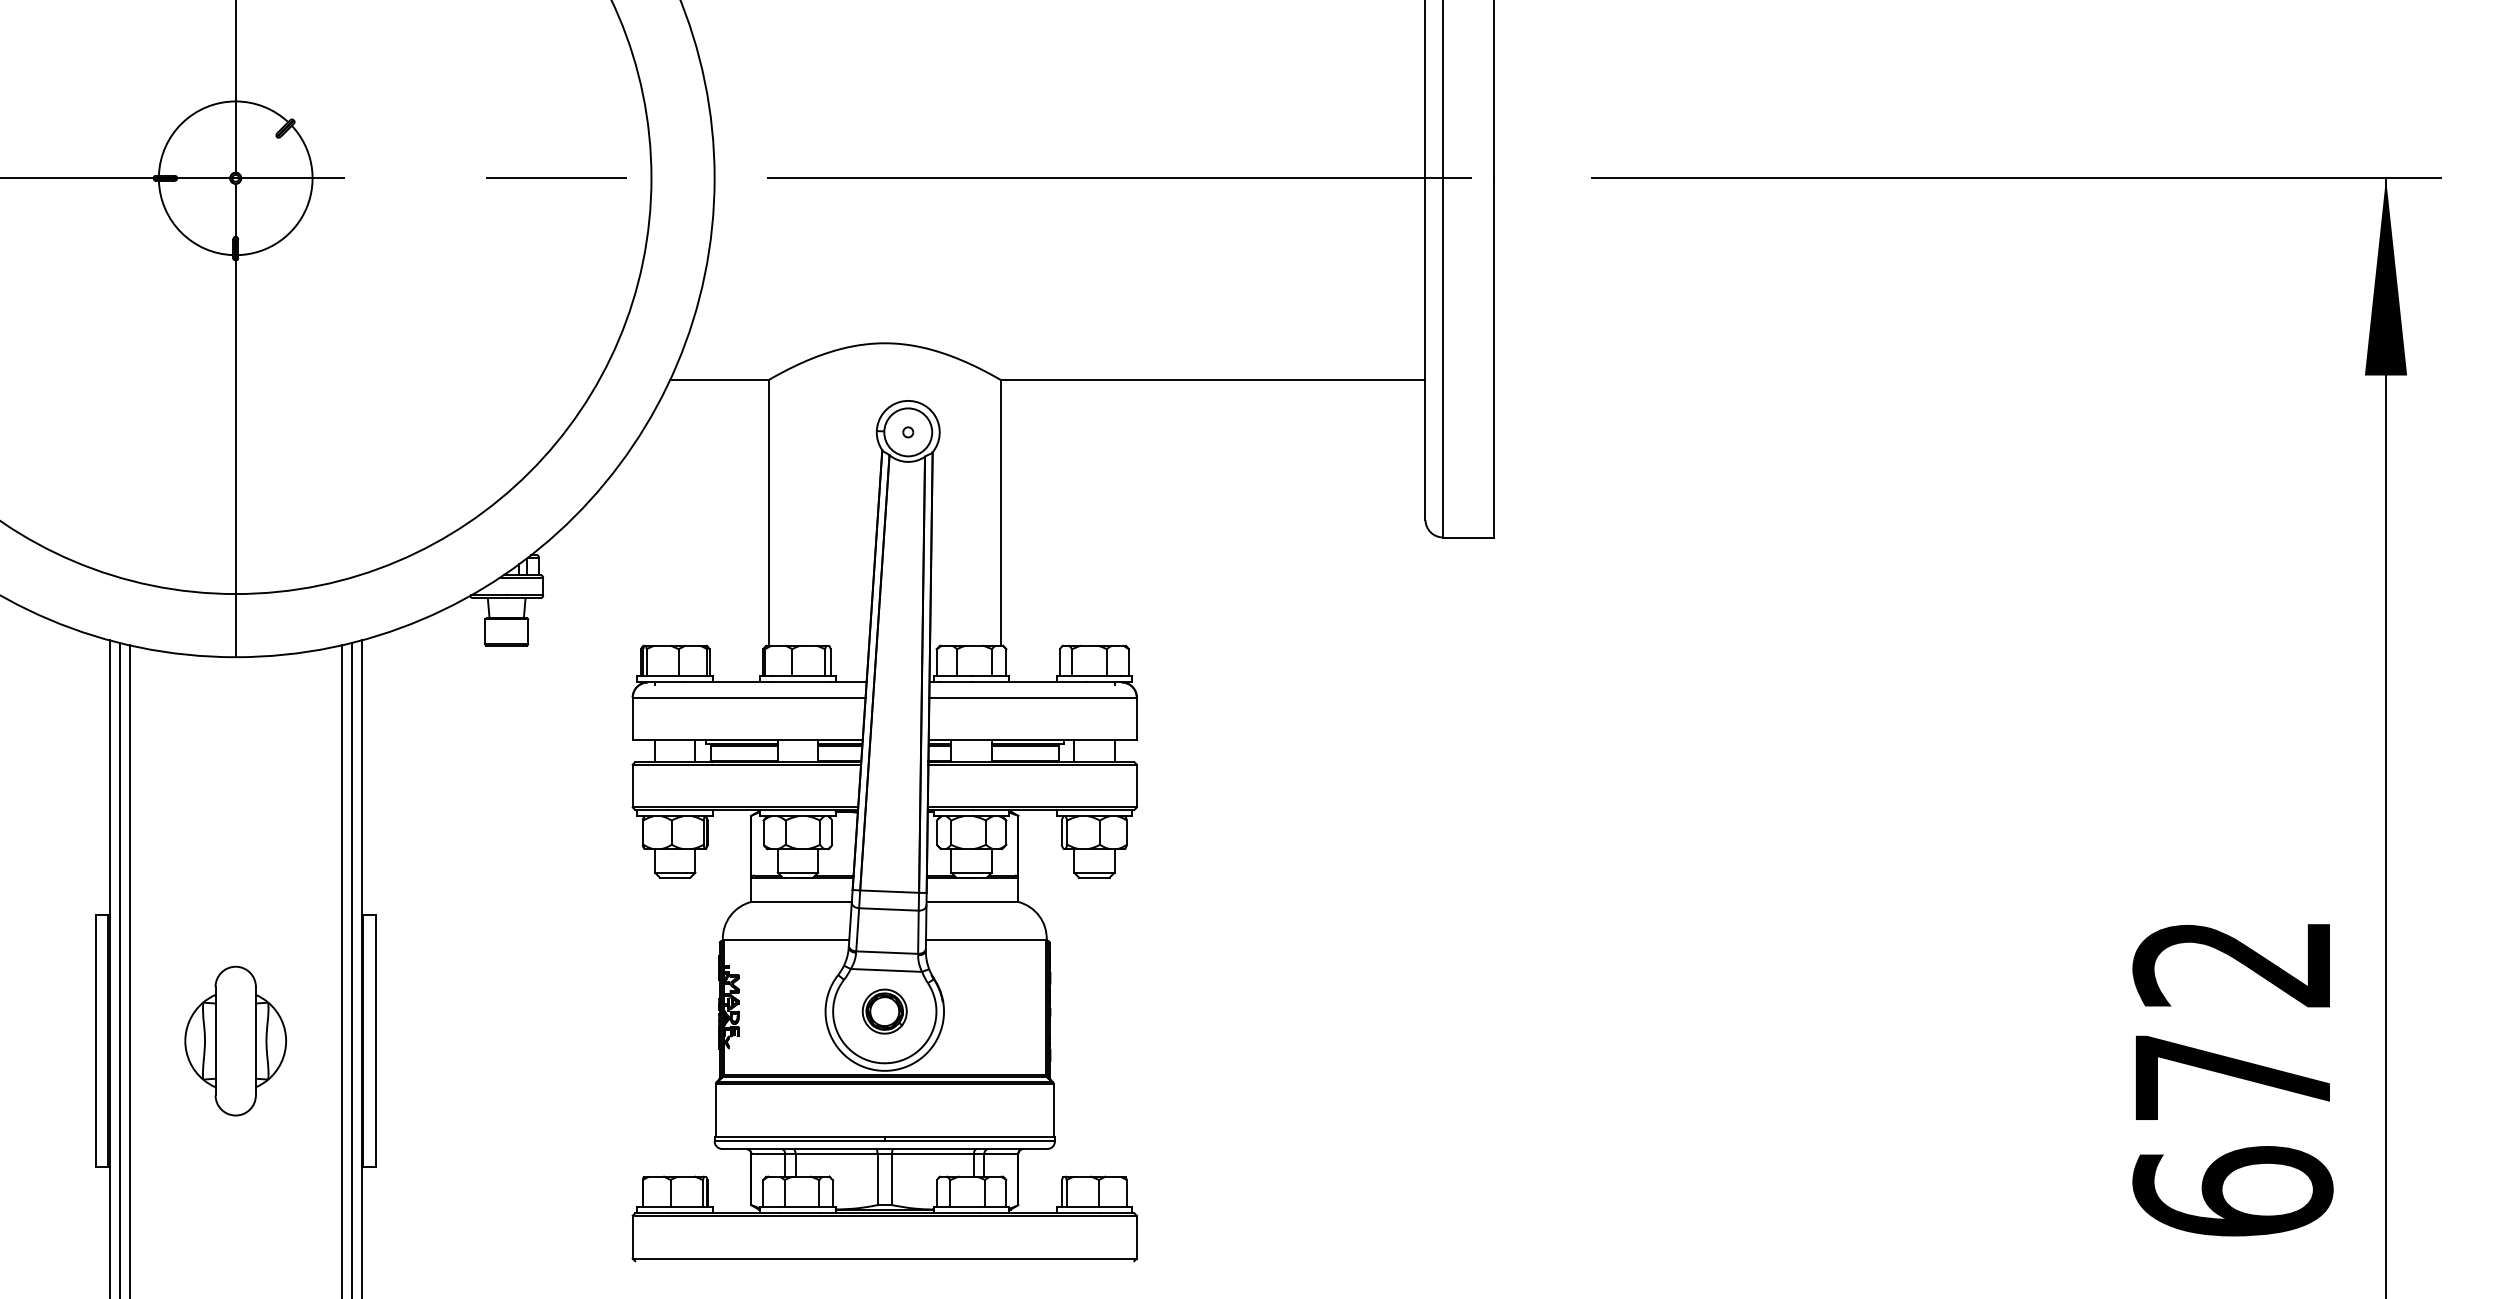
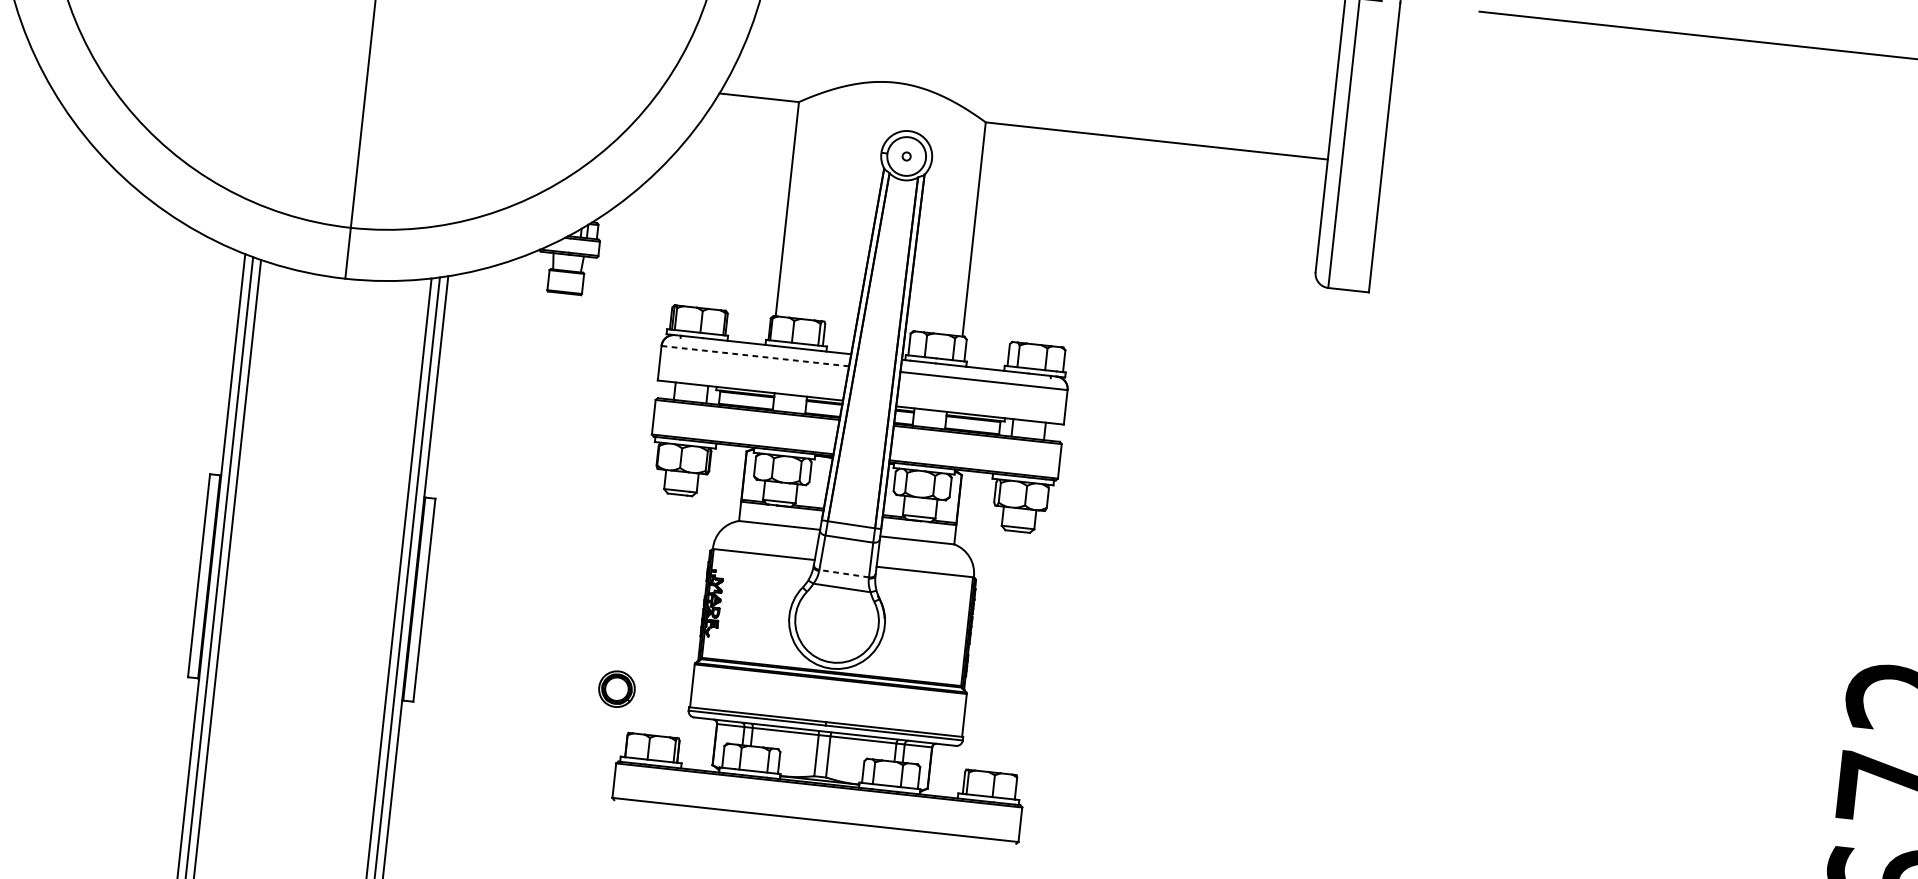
line: (748, 697) -> (754, 356), solid -> dashed
line: (887, 952) -> (844, 573), solid -> dashed
part: (884, 1011) -> (616, 689), moved
part: (235, 1040) -> (311, 587), removed

